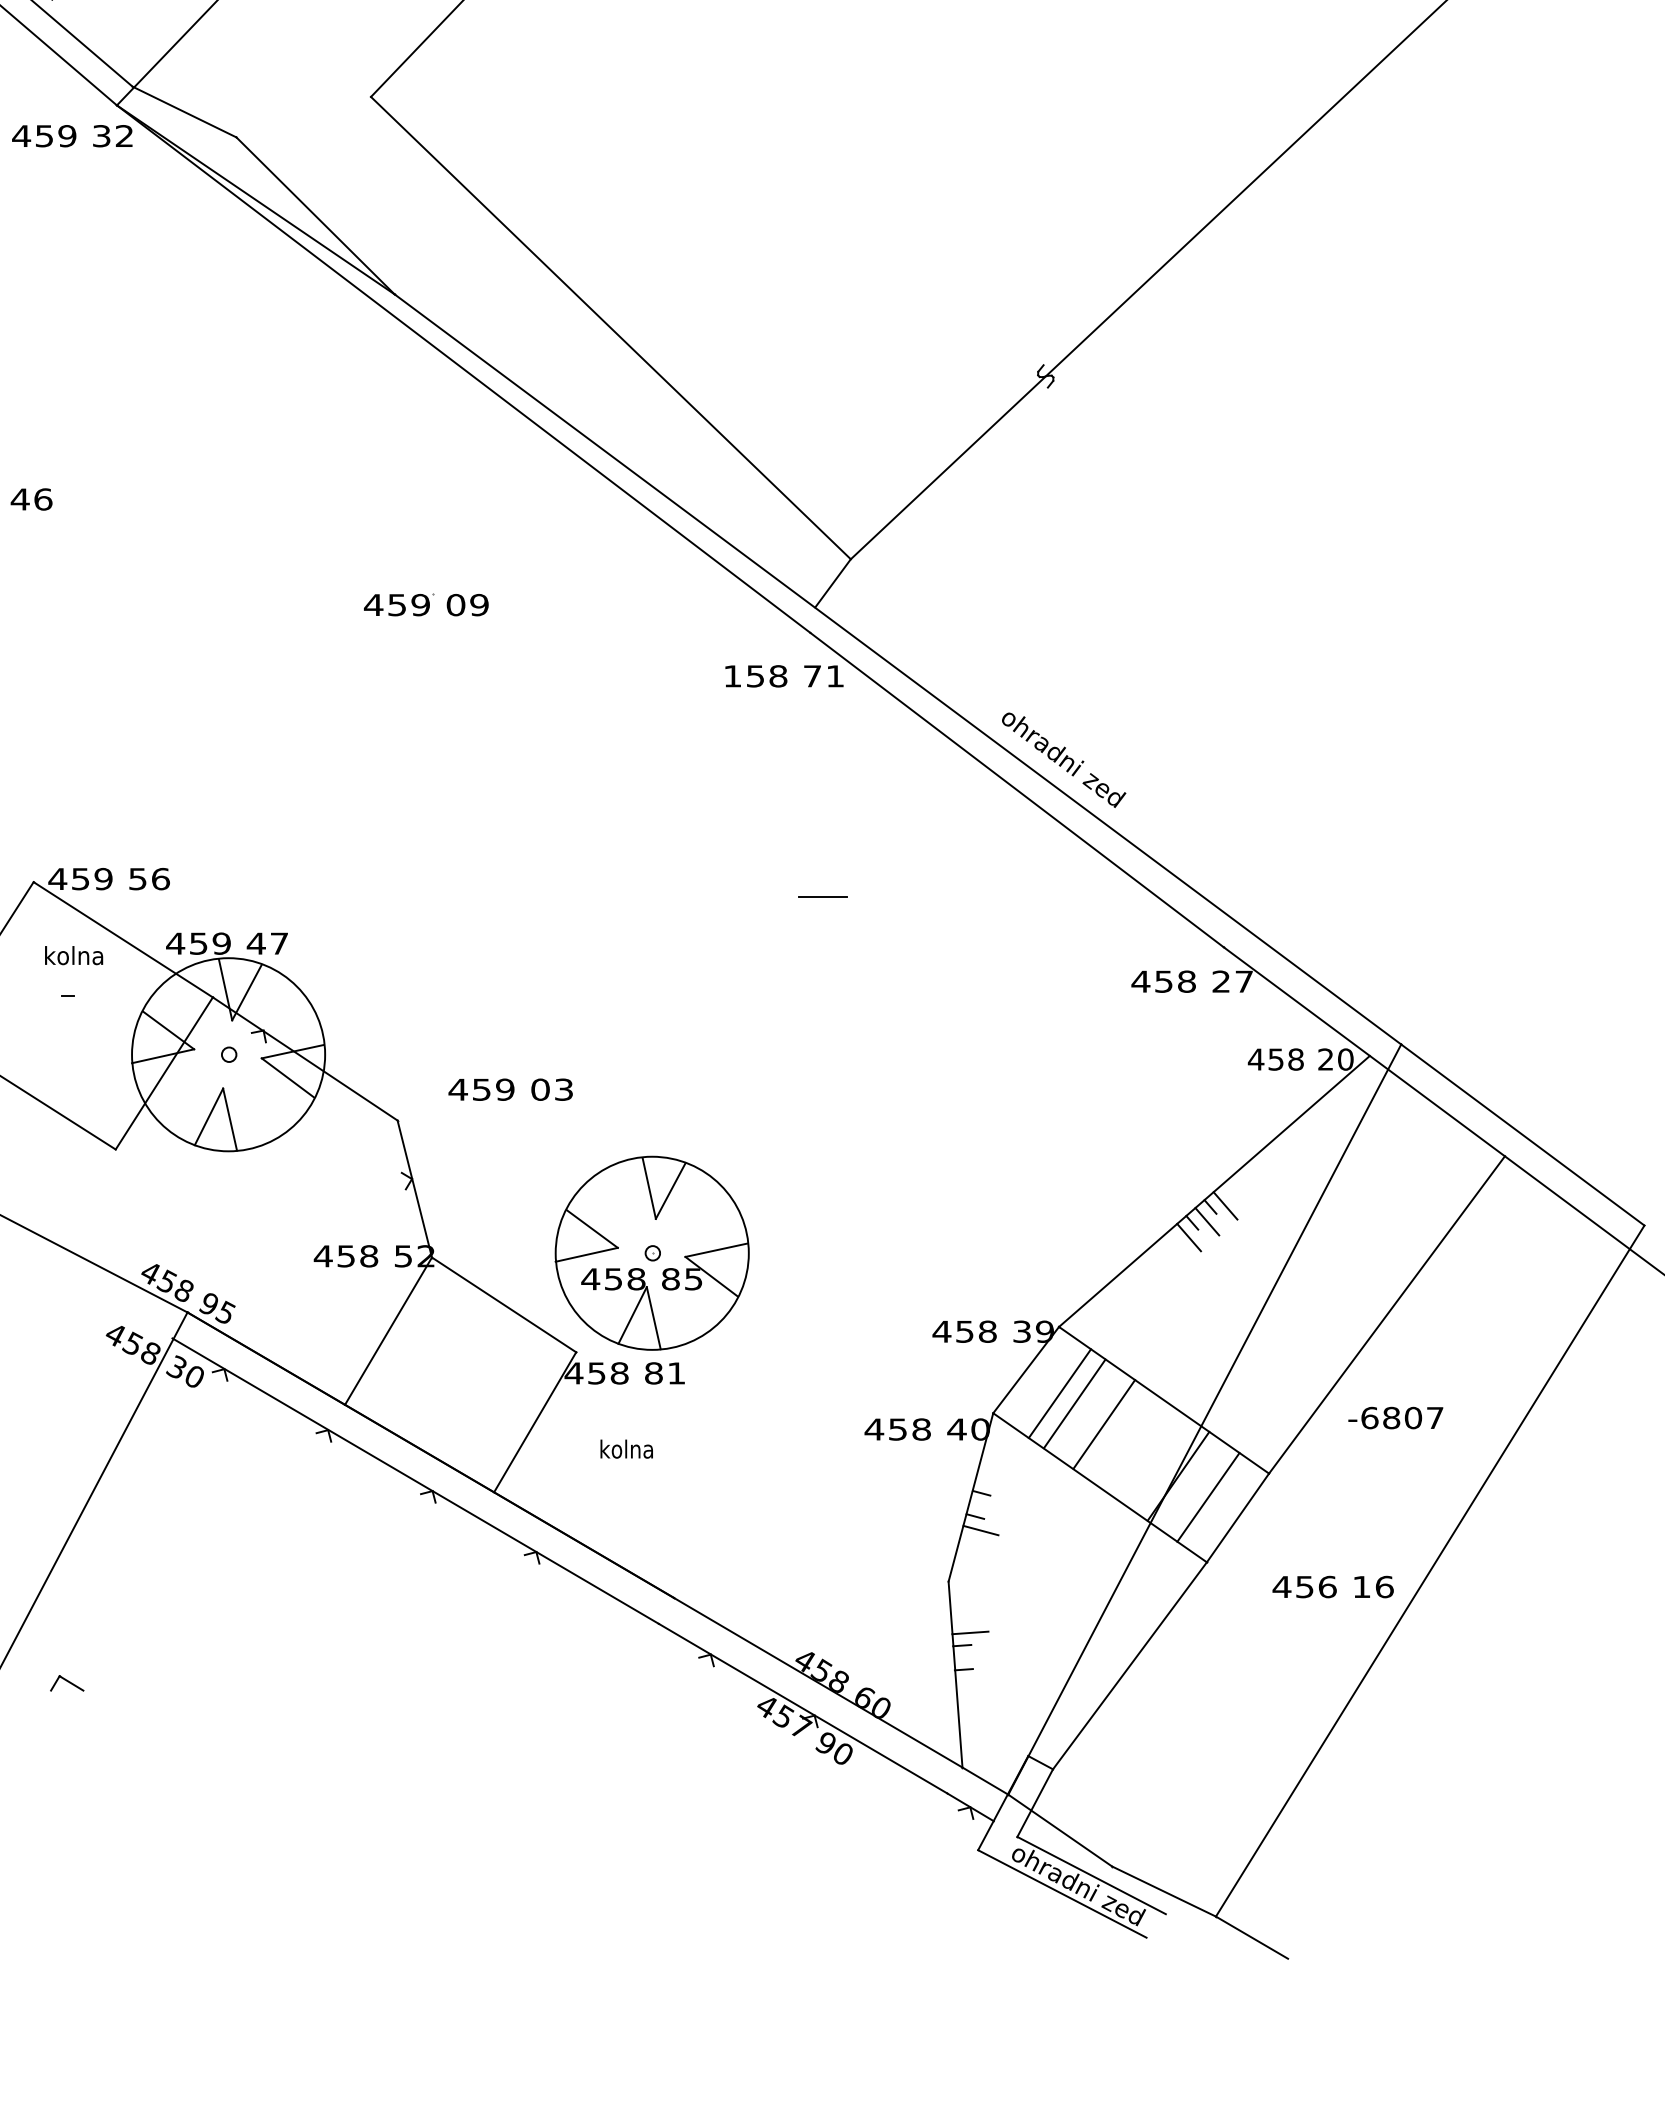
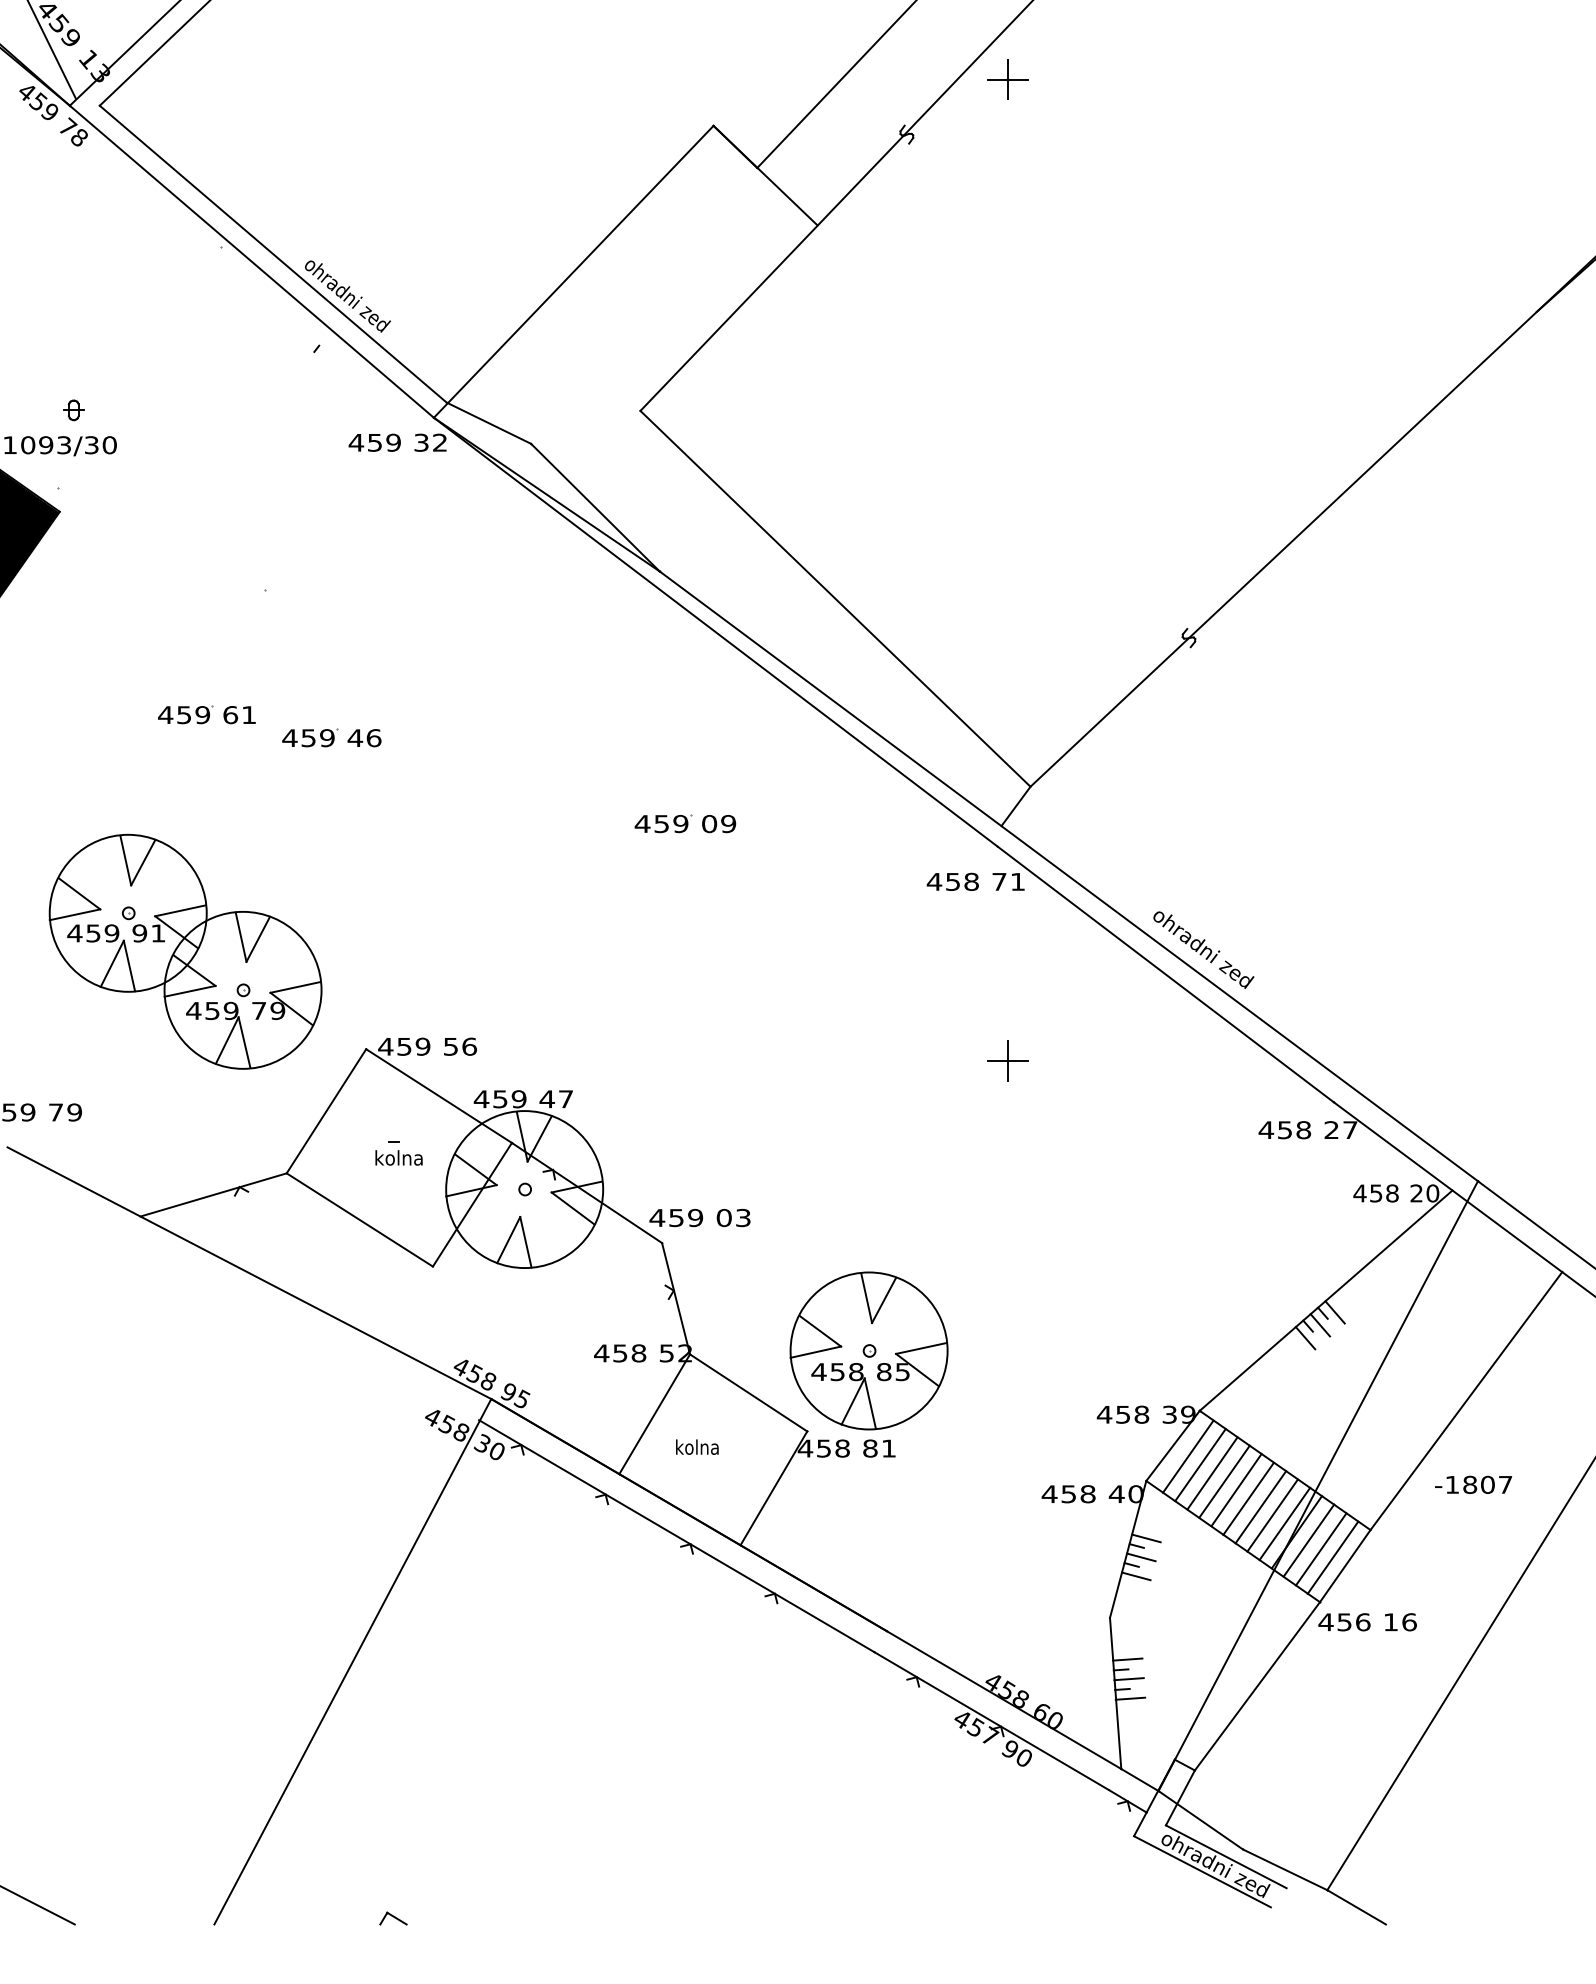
text: (732, 675) -> (934, 881), 158 -> 458
line: (822, 896) -> (1007, 1060), added
text: (73, 955) -> (398, 1157), moved
text: (510, 1089) -> (699, 1217), moved
line: (1043, 1383) -> (1187, 1456), added
line: (1089, 1413) -> (1224, 1481), added
text: (1369, 1417) -> (1452, 1484), -6807 -> -1807
line: (1118, 1434) -> (1248, 1498), added
line: (1133, 1445) -> (1260, 1507), added
text: (626, 1448) -> (697, 1446), moved
line: (1148, 1455) -> (1272, 1515), added
line: (1163, 1465) -> (1284, 1523), added
line: (993, 1483) -> (1146, 1538), added
line: (1192, 1486) -> (1308, 1540), added
line: (987, 1507) -> (1141, 1557), added
line: (1222, 1507) -> (1332, 1557), added
text: (1333, 1587) -> (1367, 1622), moved
line: (971, 1657) -> (1128, 1679), added
line: (973, 1680) -> (1130, 1698), added
part: (67, 1683) -> (393, 1918), moved

